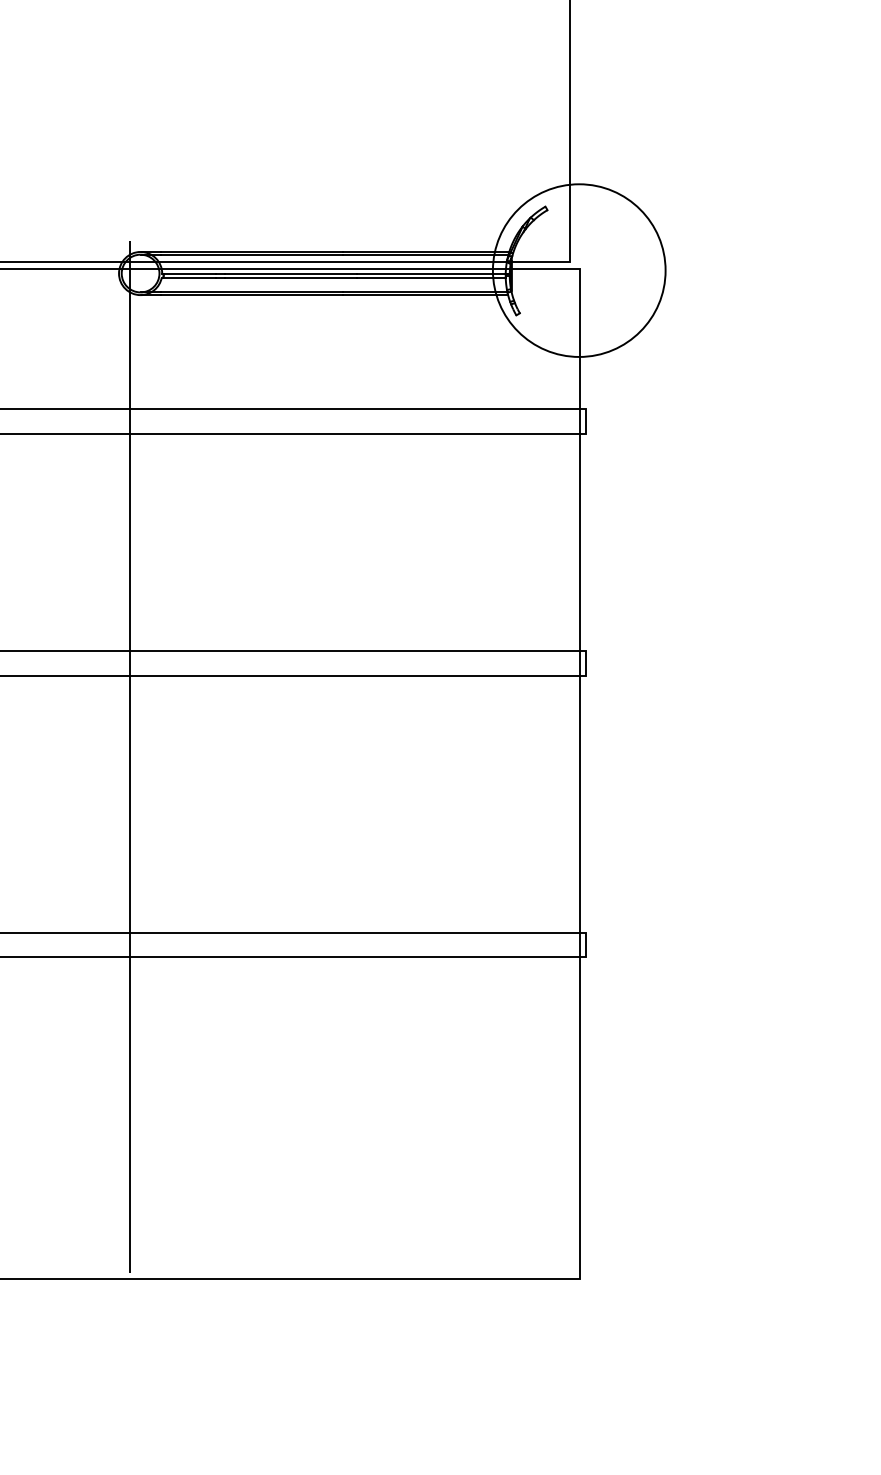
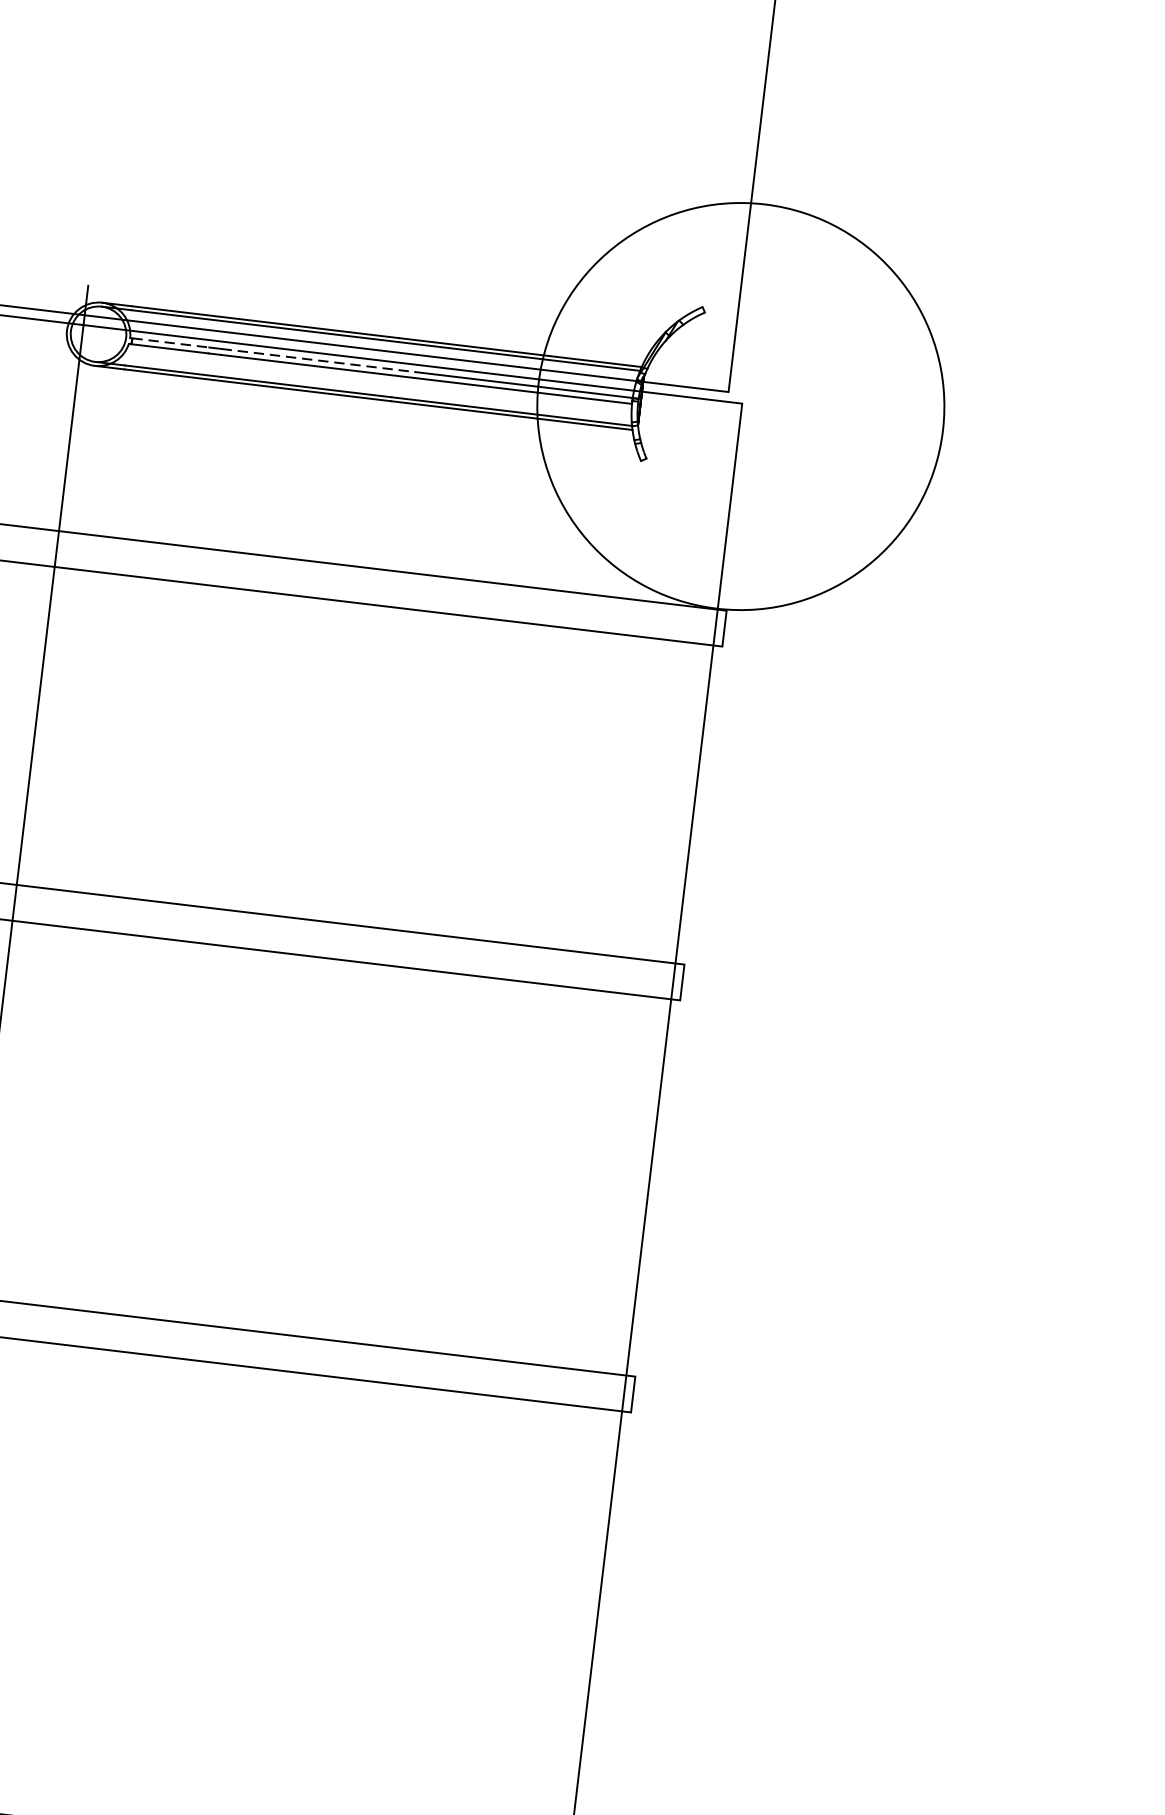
circle: (578, 270) -> (739, 406), size x1.6
line: (190, 273) -> (171, 342), solid -> dashed
line: (291, 273) -> (319, 360), solid -> dashed

